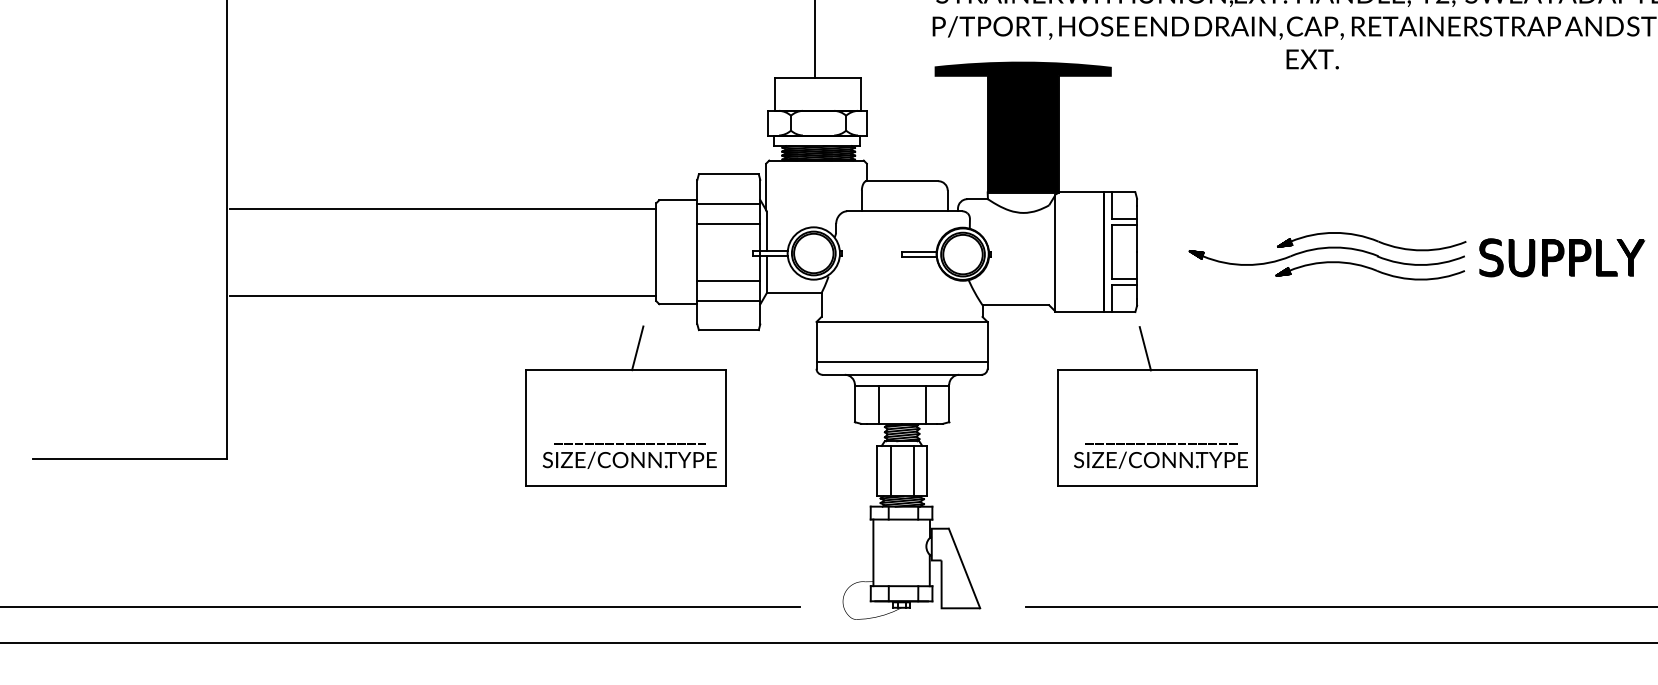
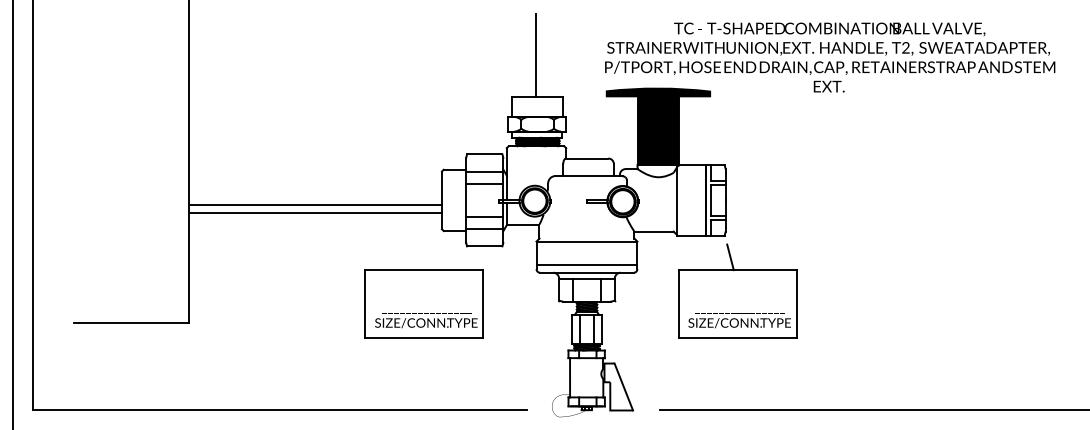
line: (441, 208) -> (315, 204), moved
part: (1416, 255) -> (890, 202), removed
line: (441, 296) -> (315, 213), moved
line: (636, 348) -> (430, 257), removed

